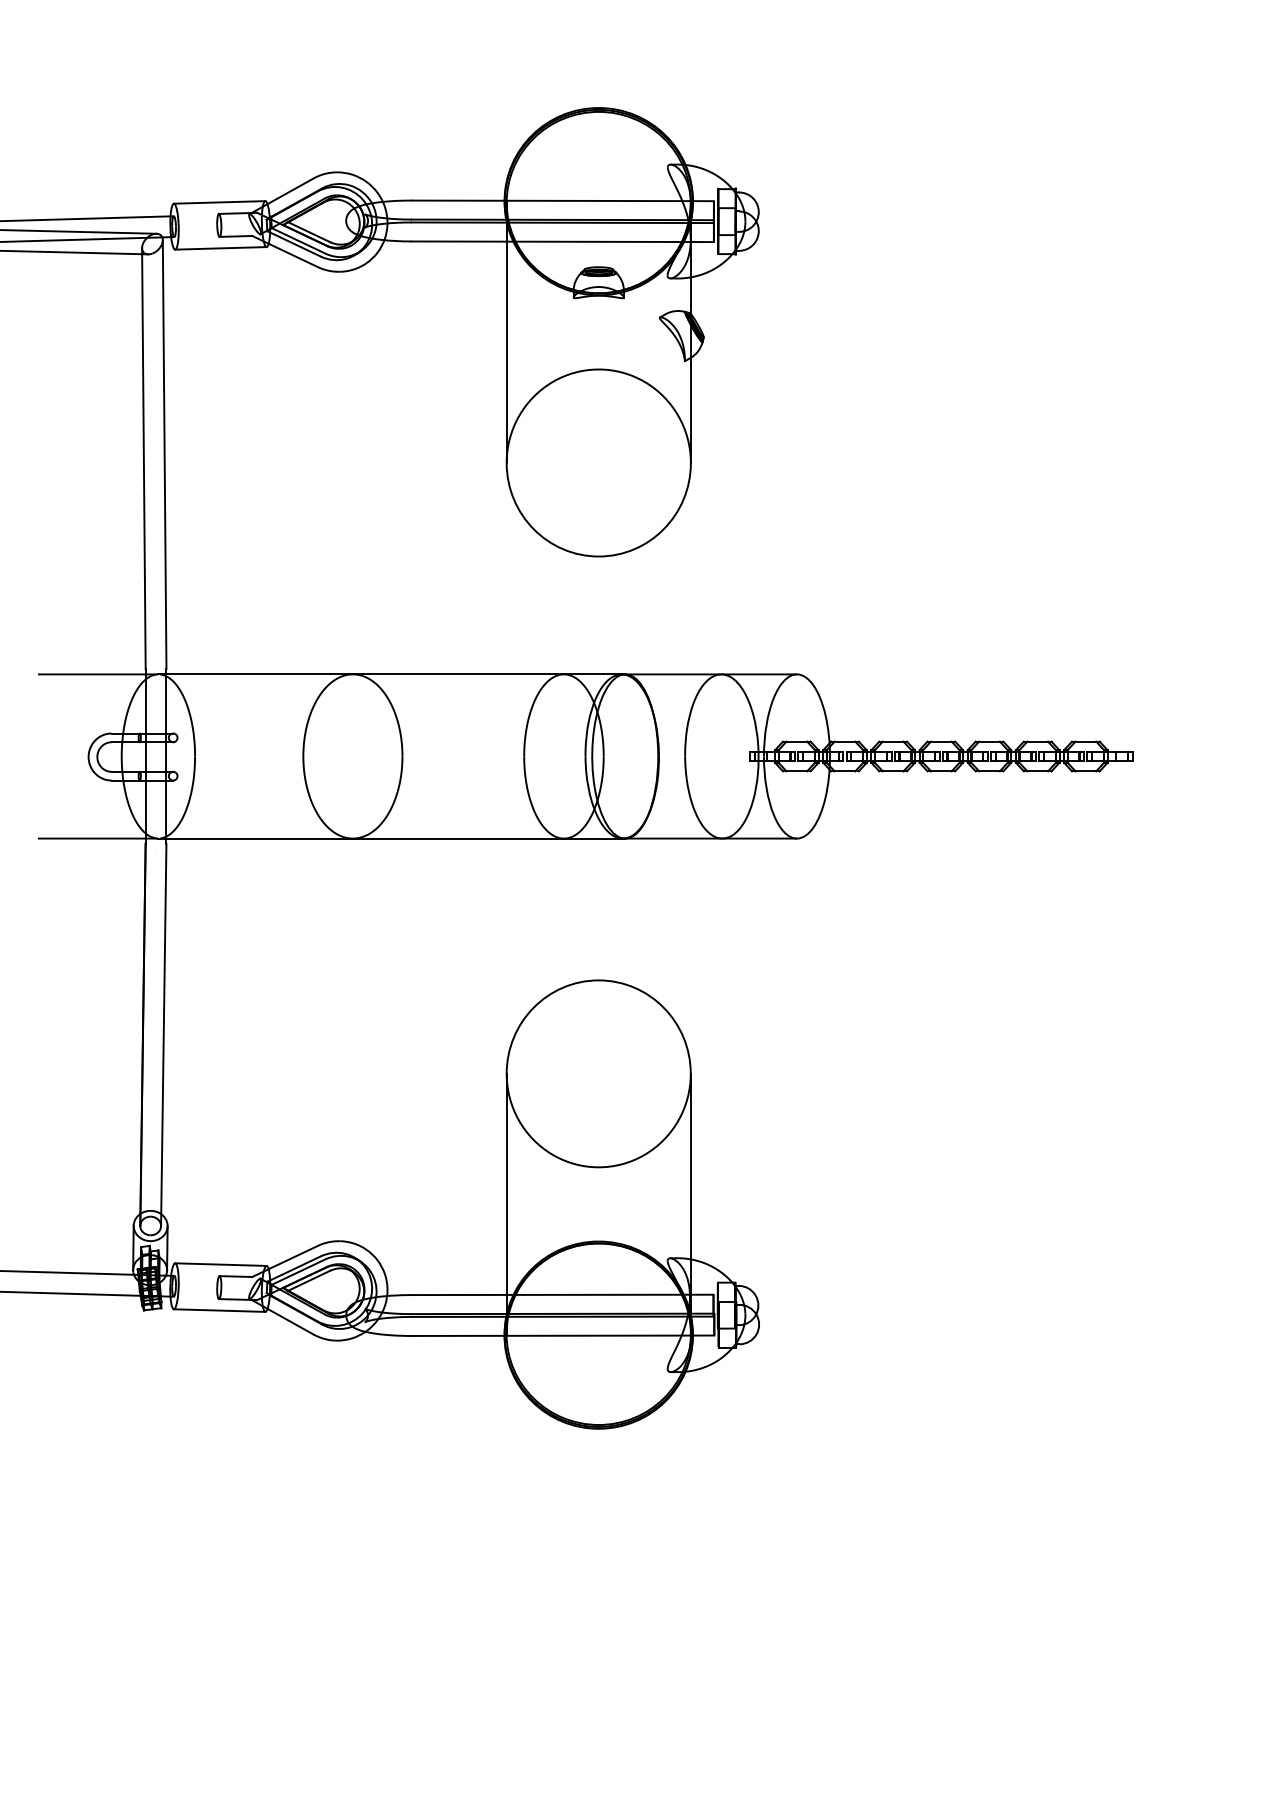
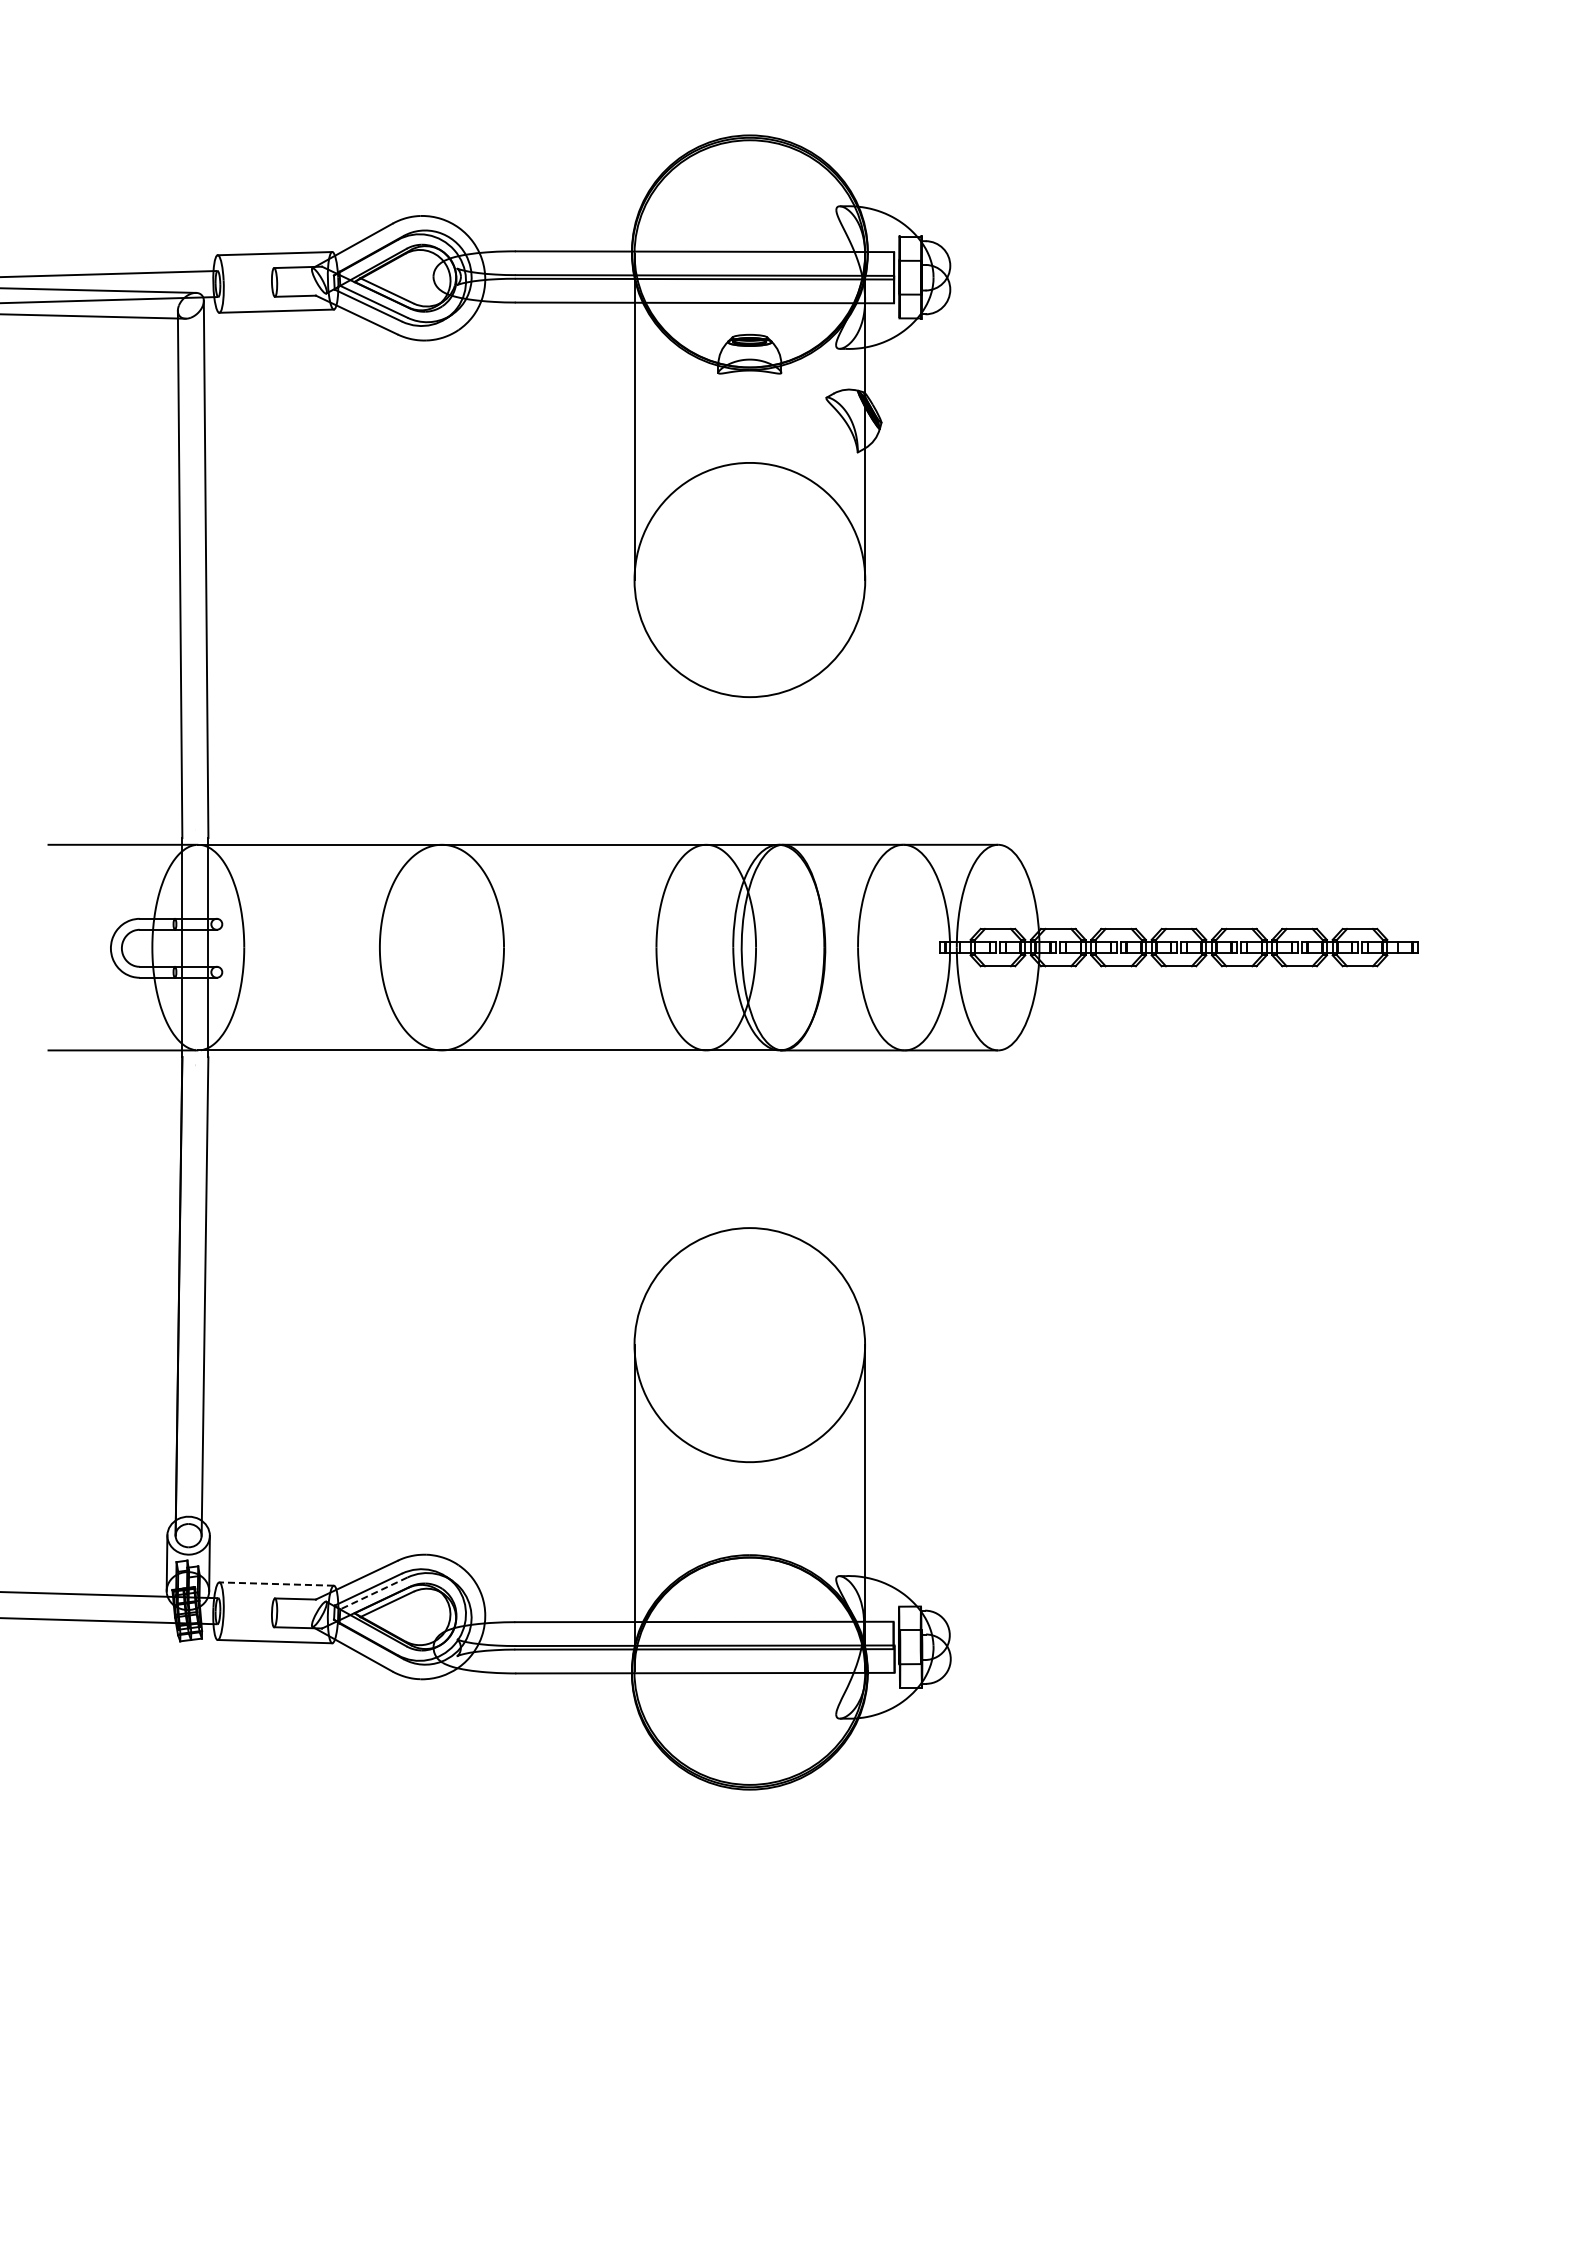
line: (220, 1264) -> (276, 1584), solid -> dashed
line: (298, 1272) -> (373, 1593), solid -> dashed

